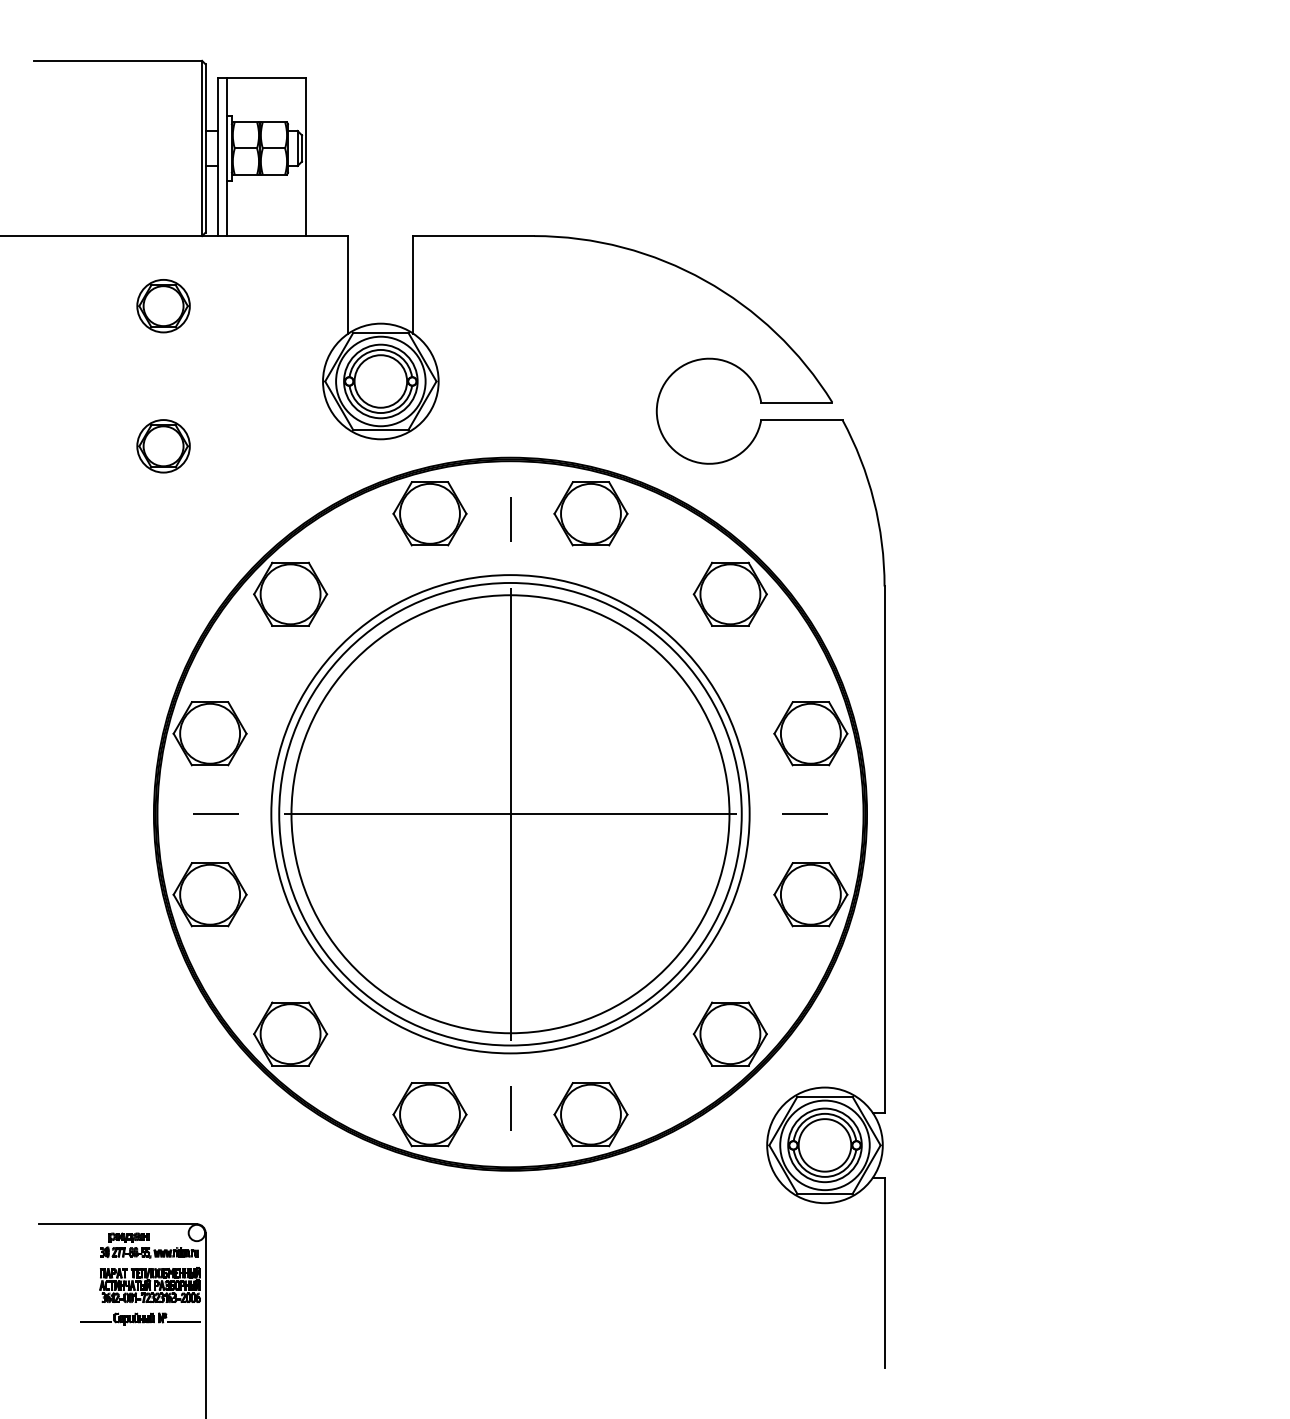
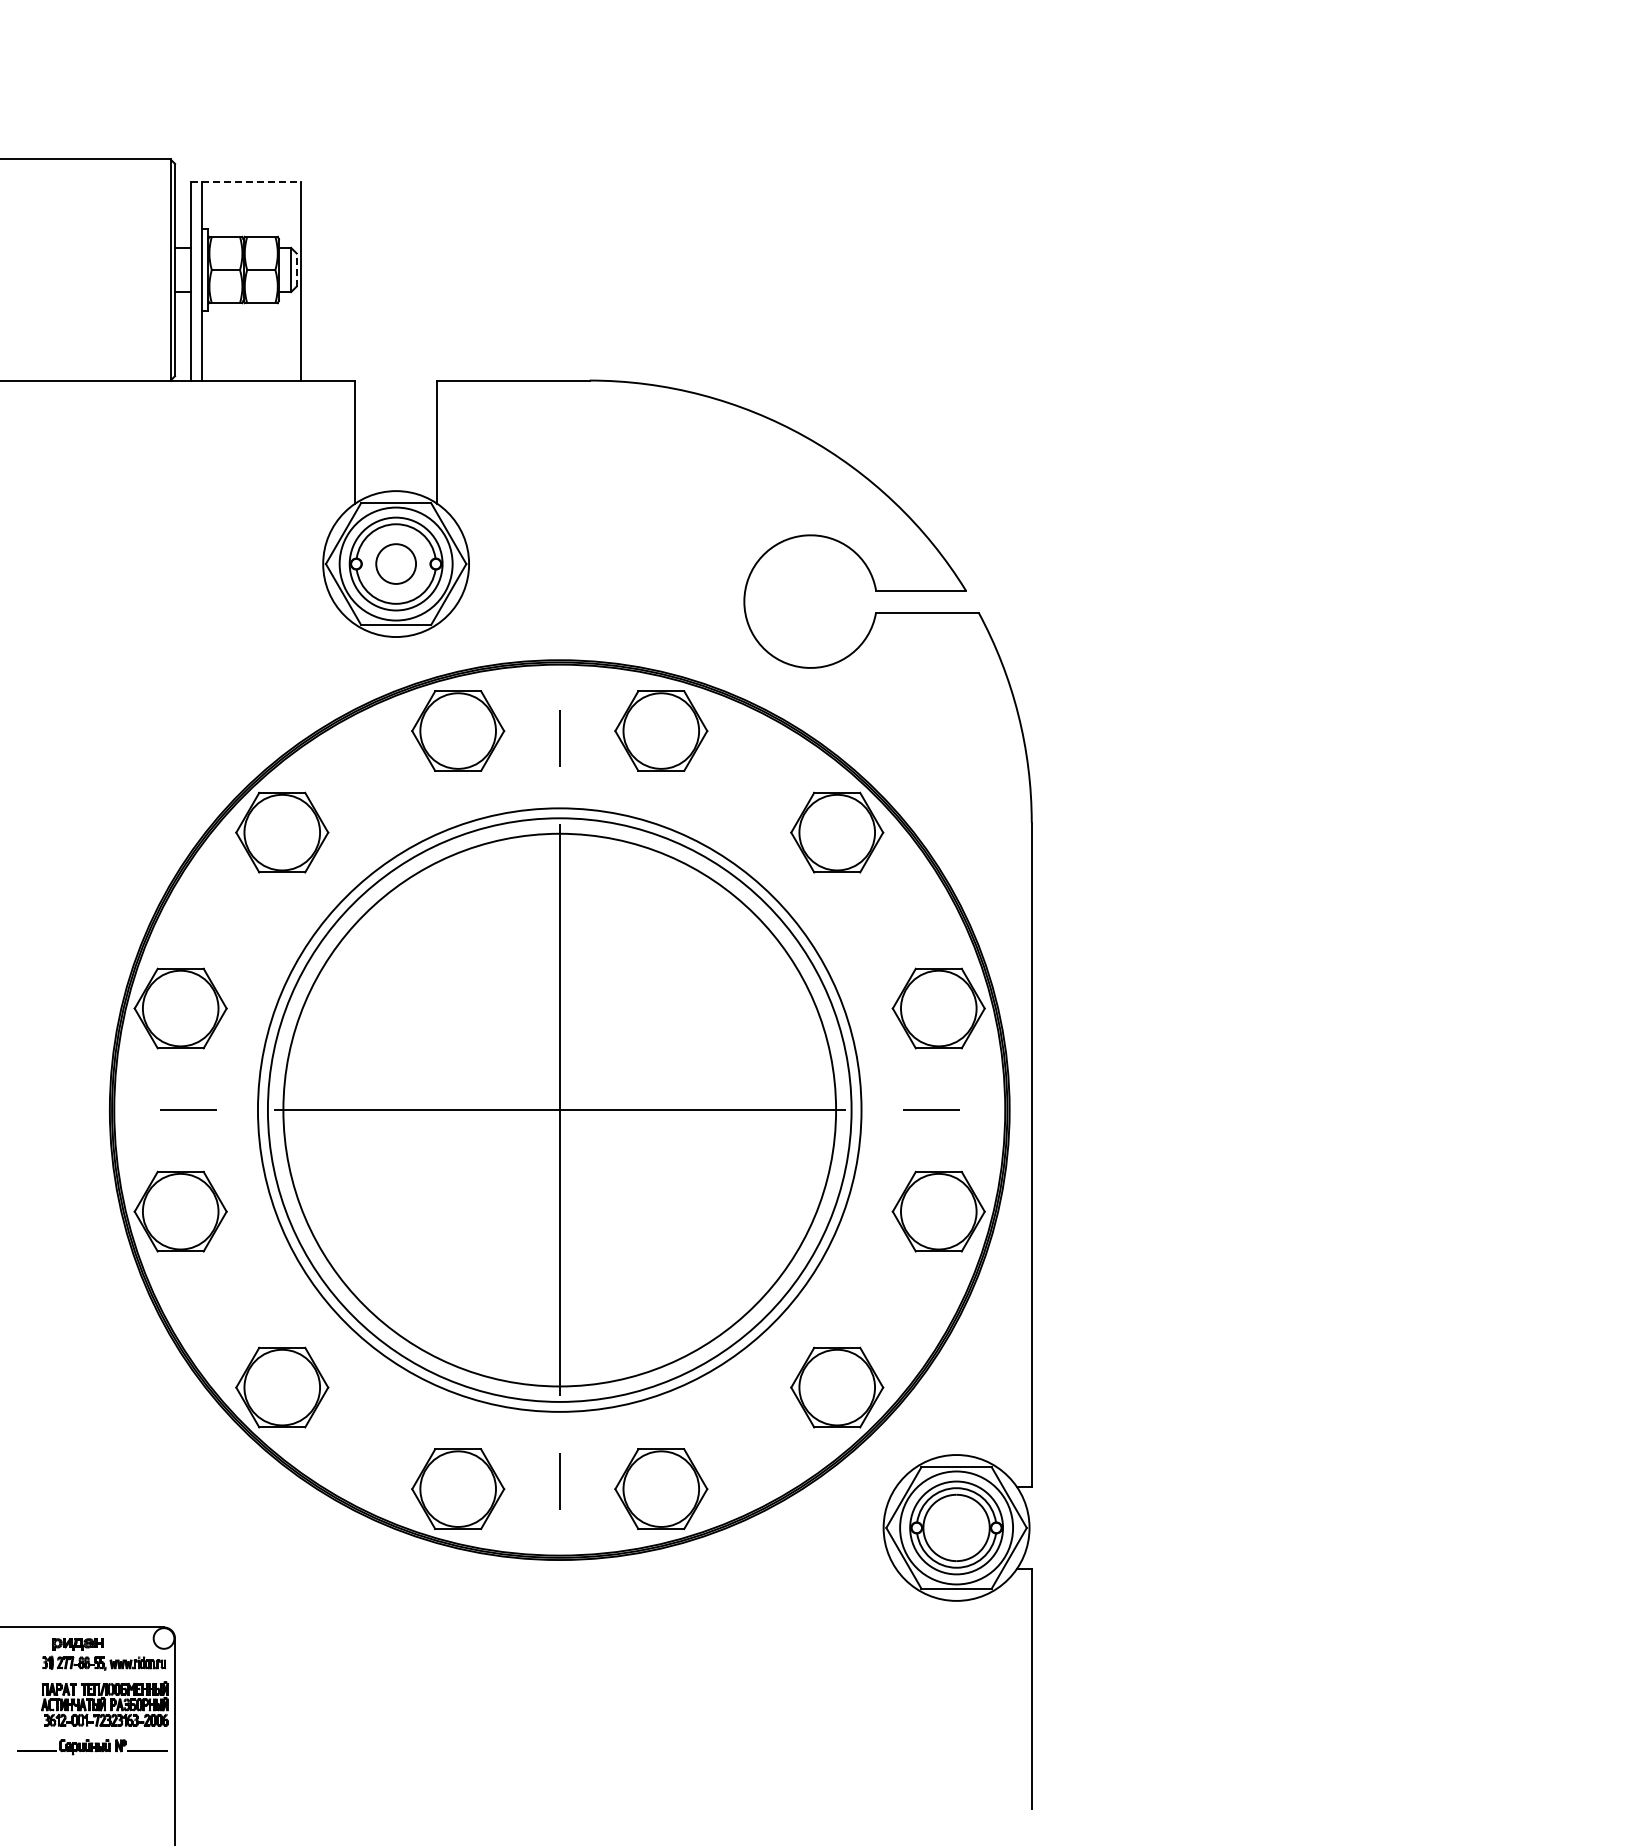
line: (262, 78) -> (246, 181), solid -> dashed
line: (301, 148) -> (296, 270), solid -> dashed
part: (163, 305) -> (122, 468), removed
circle: (380, 381) -> (395, 563), size x0.6
part: (163, 446) -> (122, 645), removed

